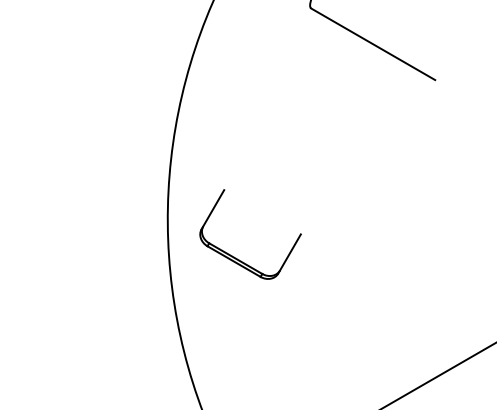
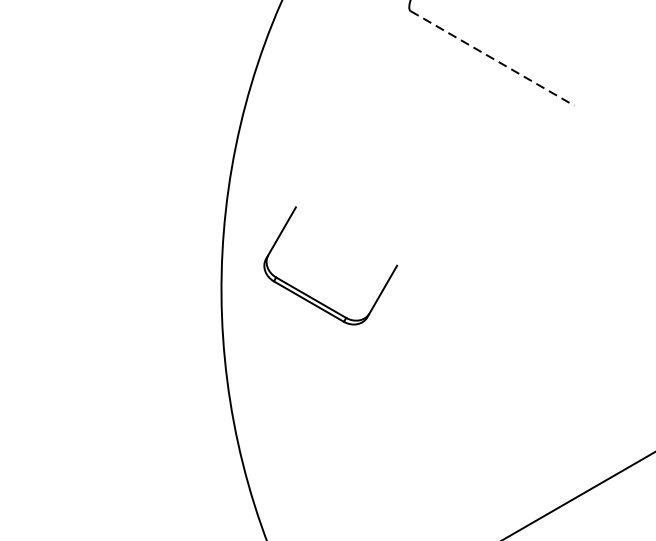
line: (373, 44) -> (492, 58), solid -> dashed
part: (234, 256) -> (309, 294), moved

